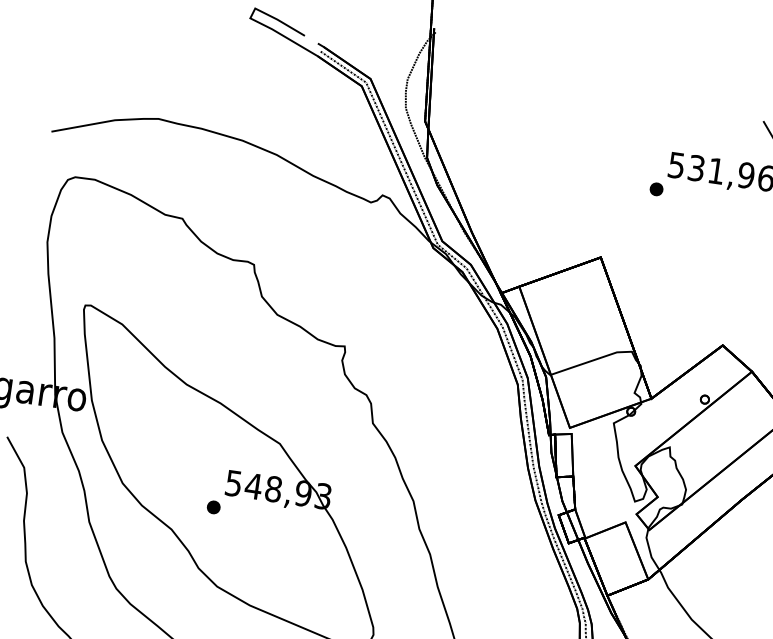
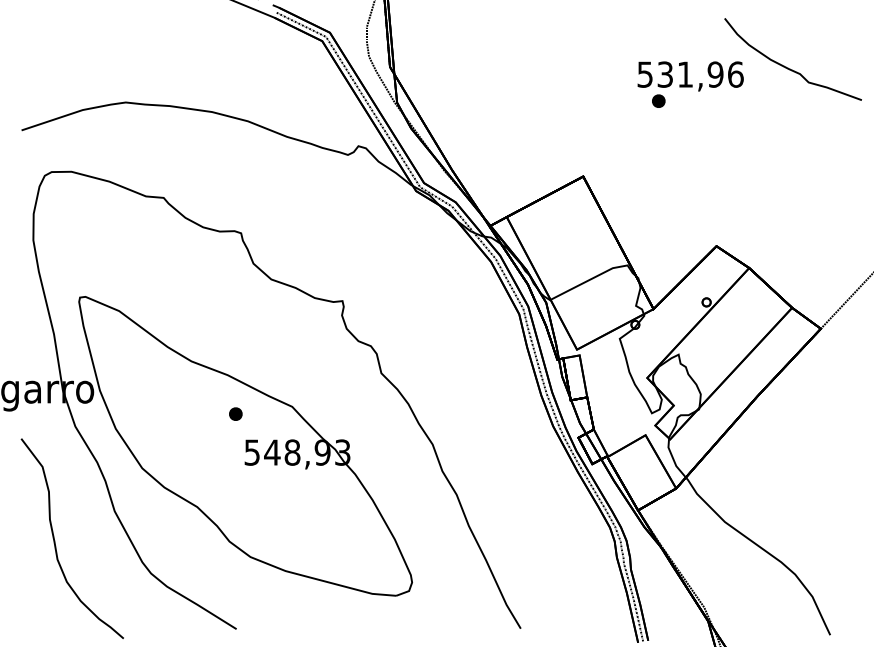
part: (656, 188) -> (658, 100), moved
part: (213, 506) -> (235, 413), moved

